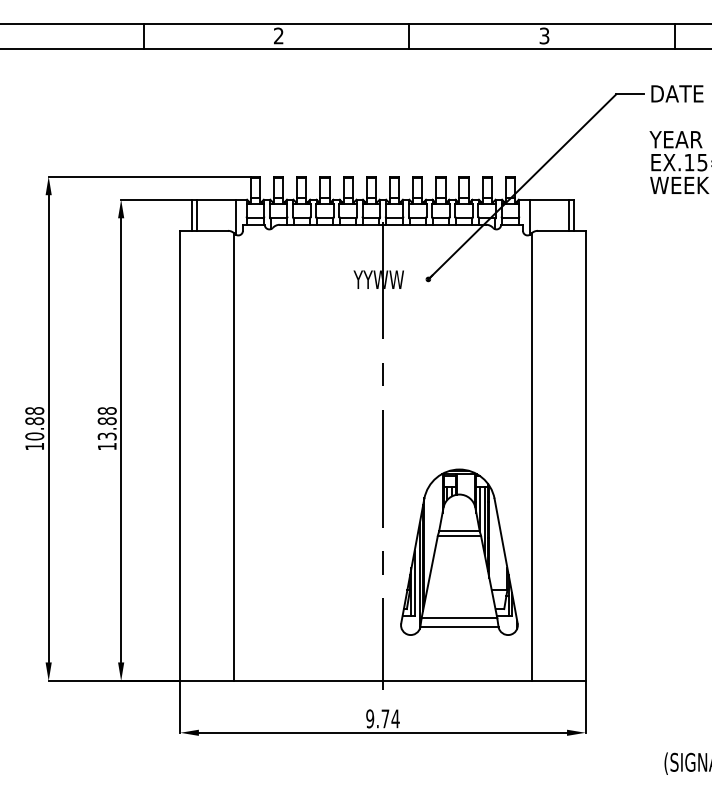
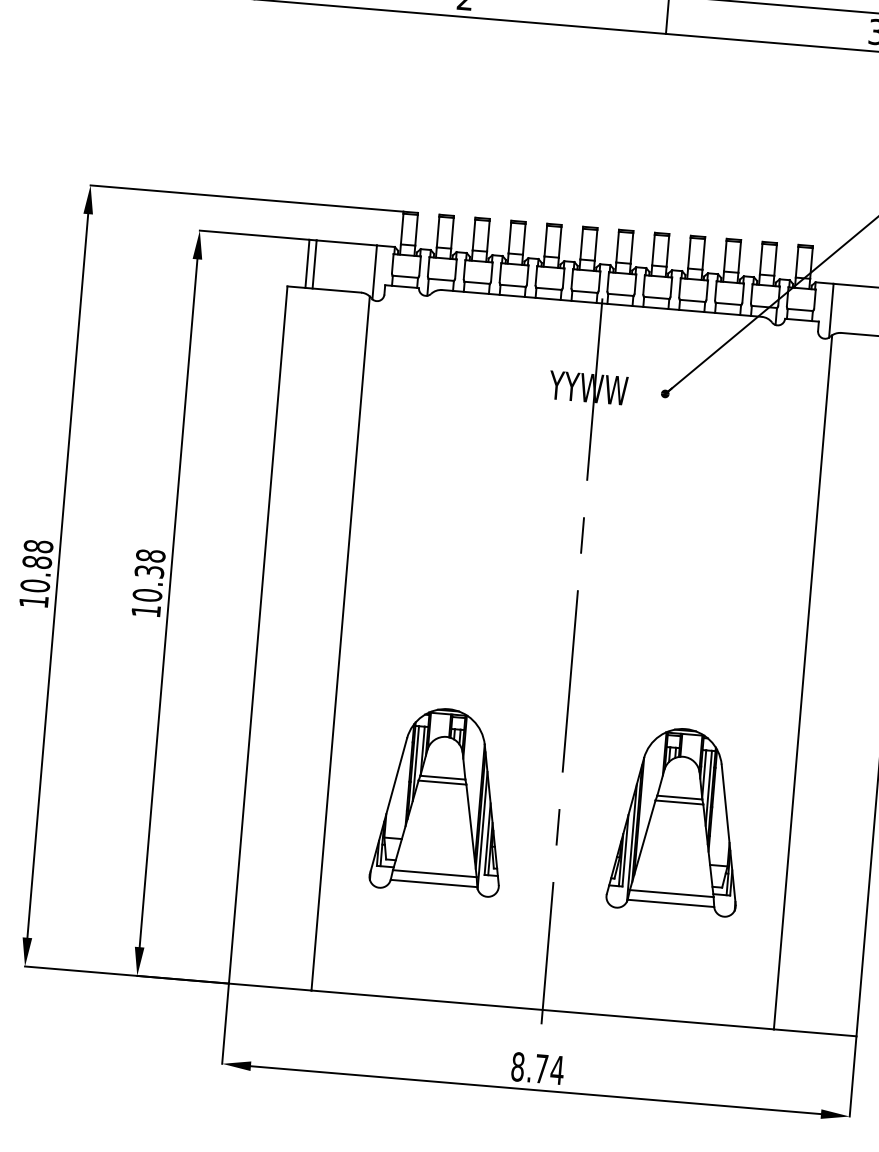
text: (106, 428) -> (147, 582), 13.88 -> 10.38
part: (306, 552) -> (440, 800), added
part: (459, 552) -> (677, 820), size x0.71
text: (370, 718) -> (518, 1066), 9.74 -> 8.74

